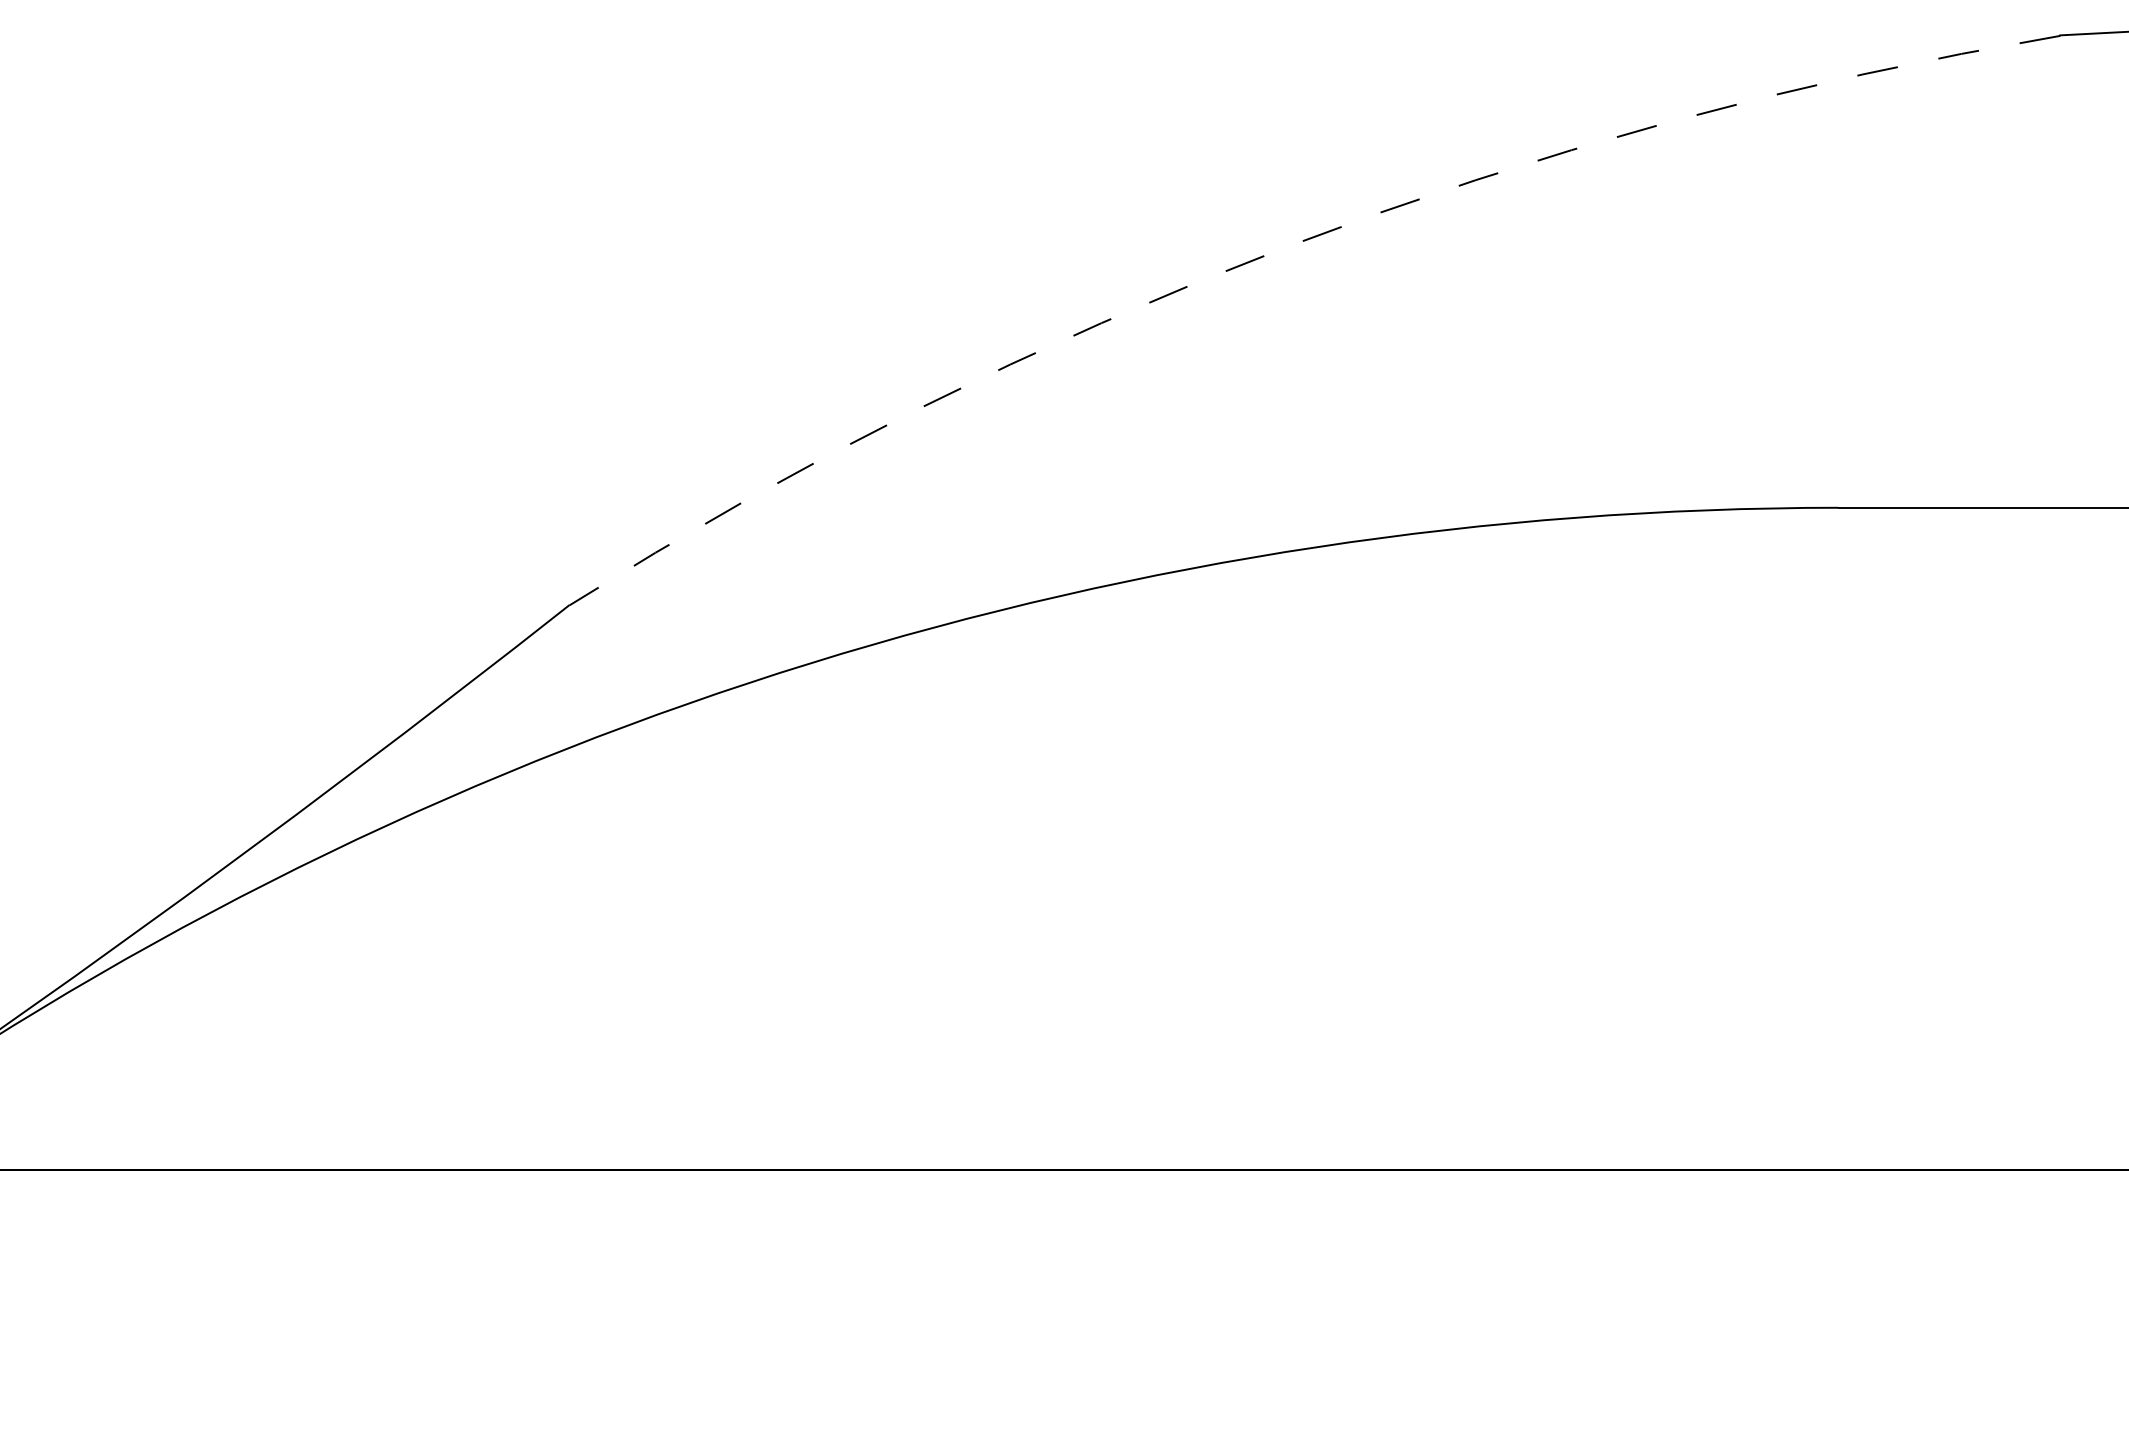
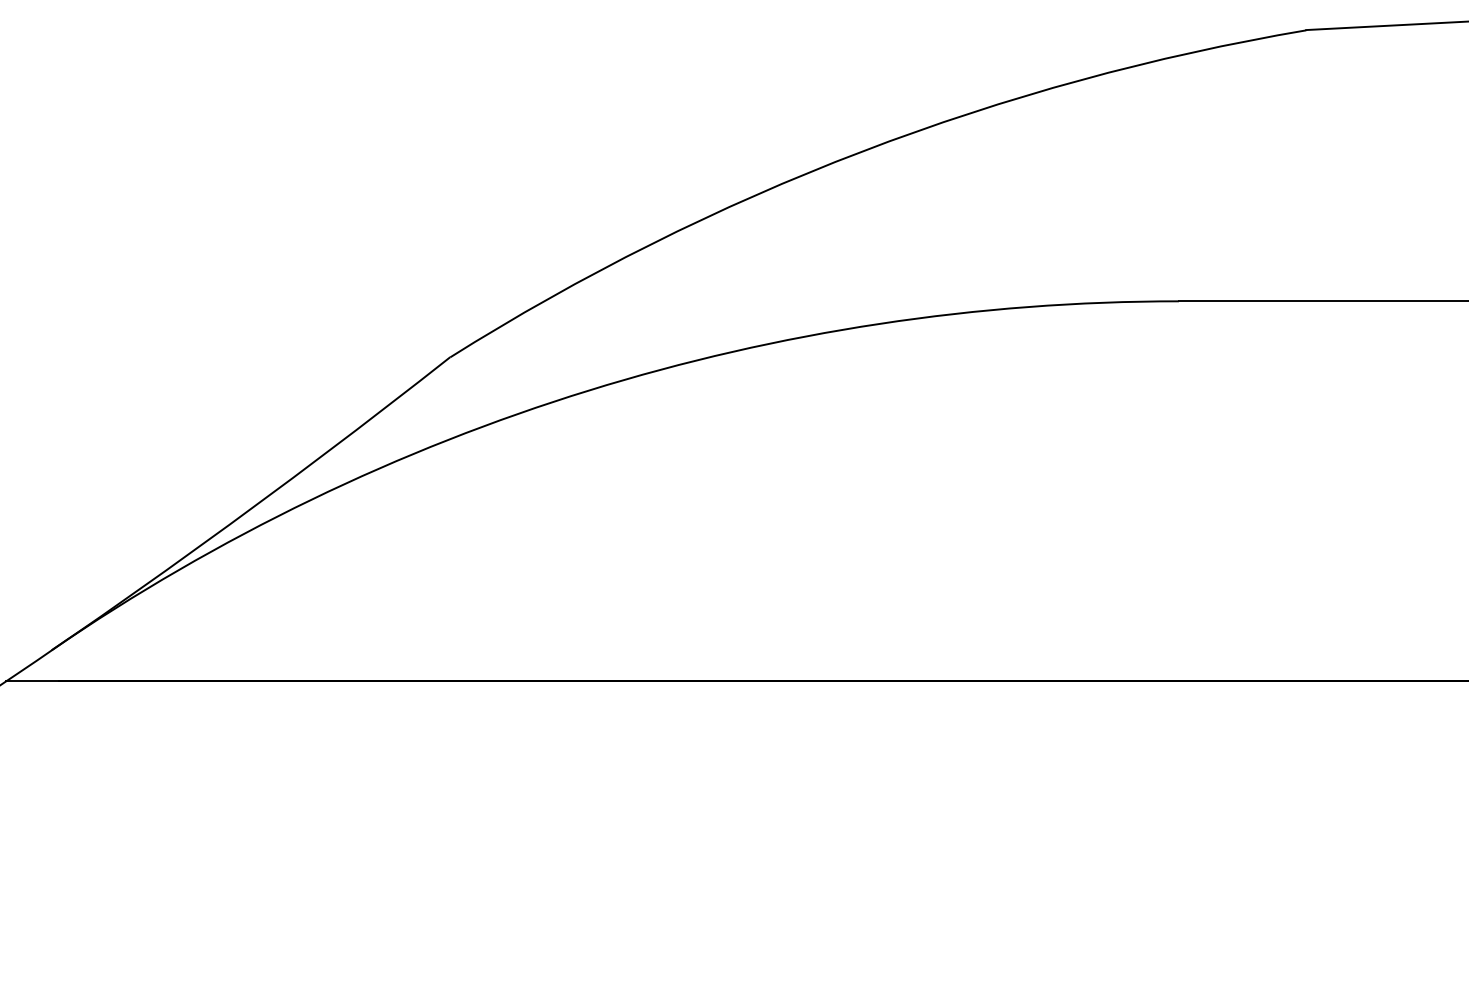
arc: (1287, 246) -> (862, 151), dashed -> solid

